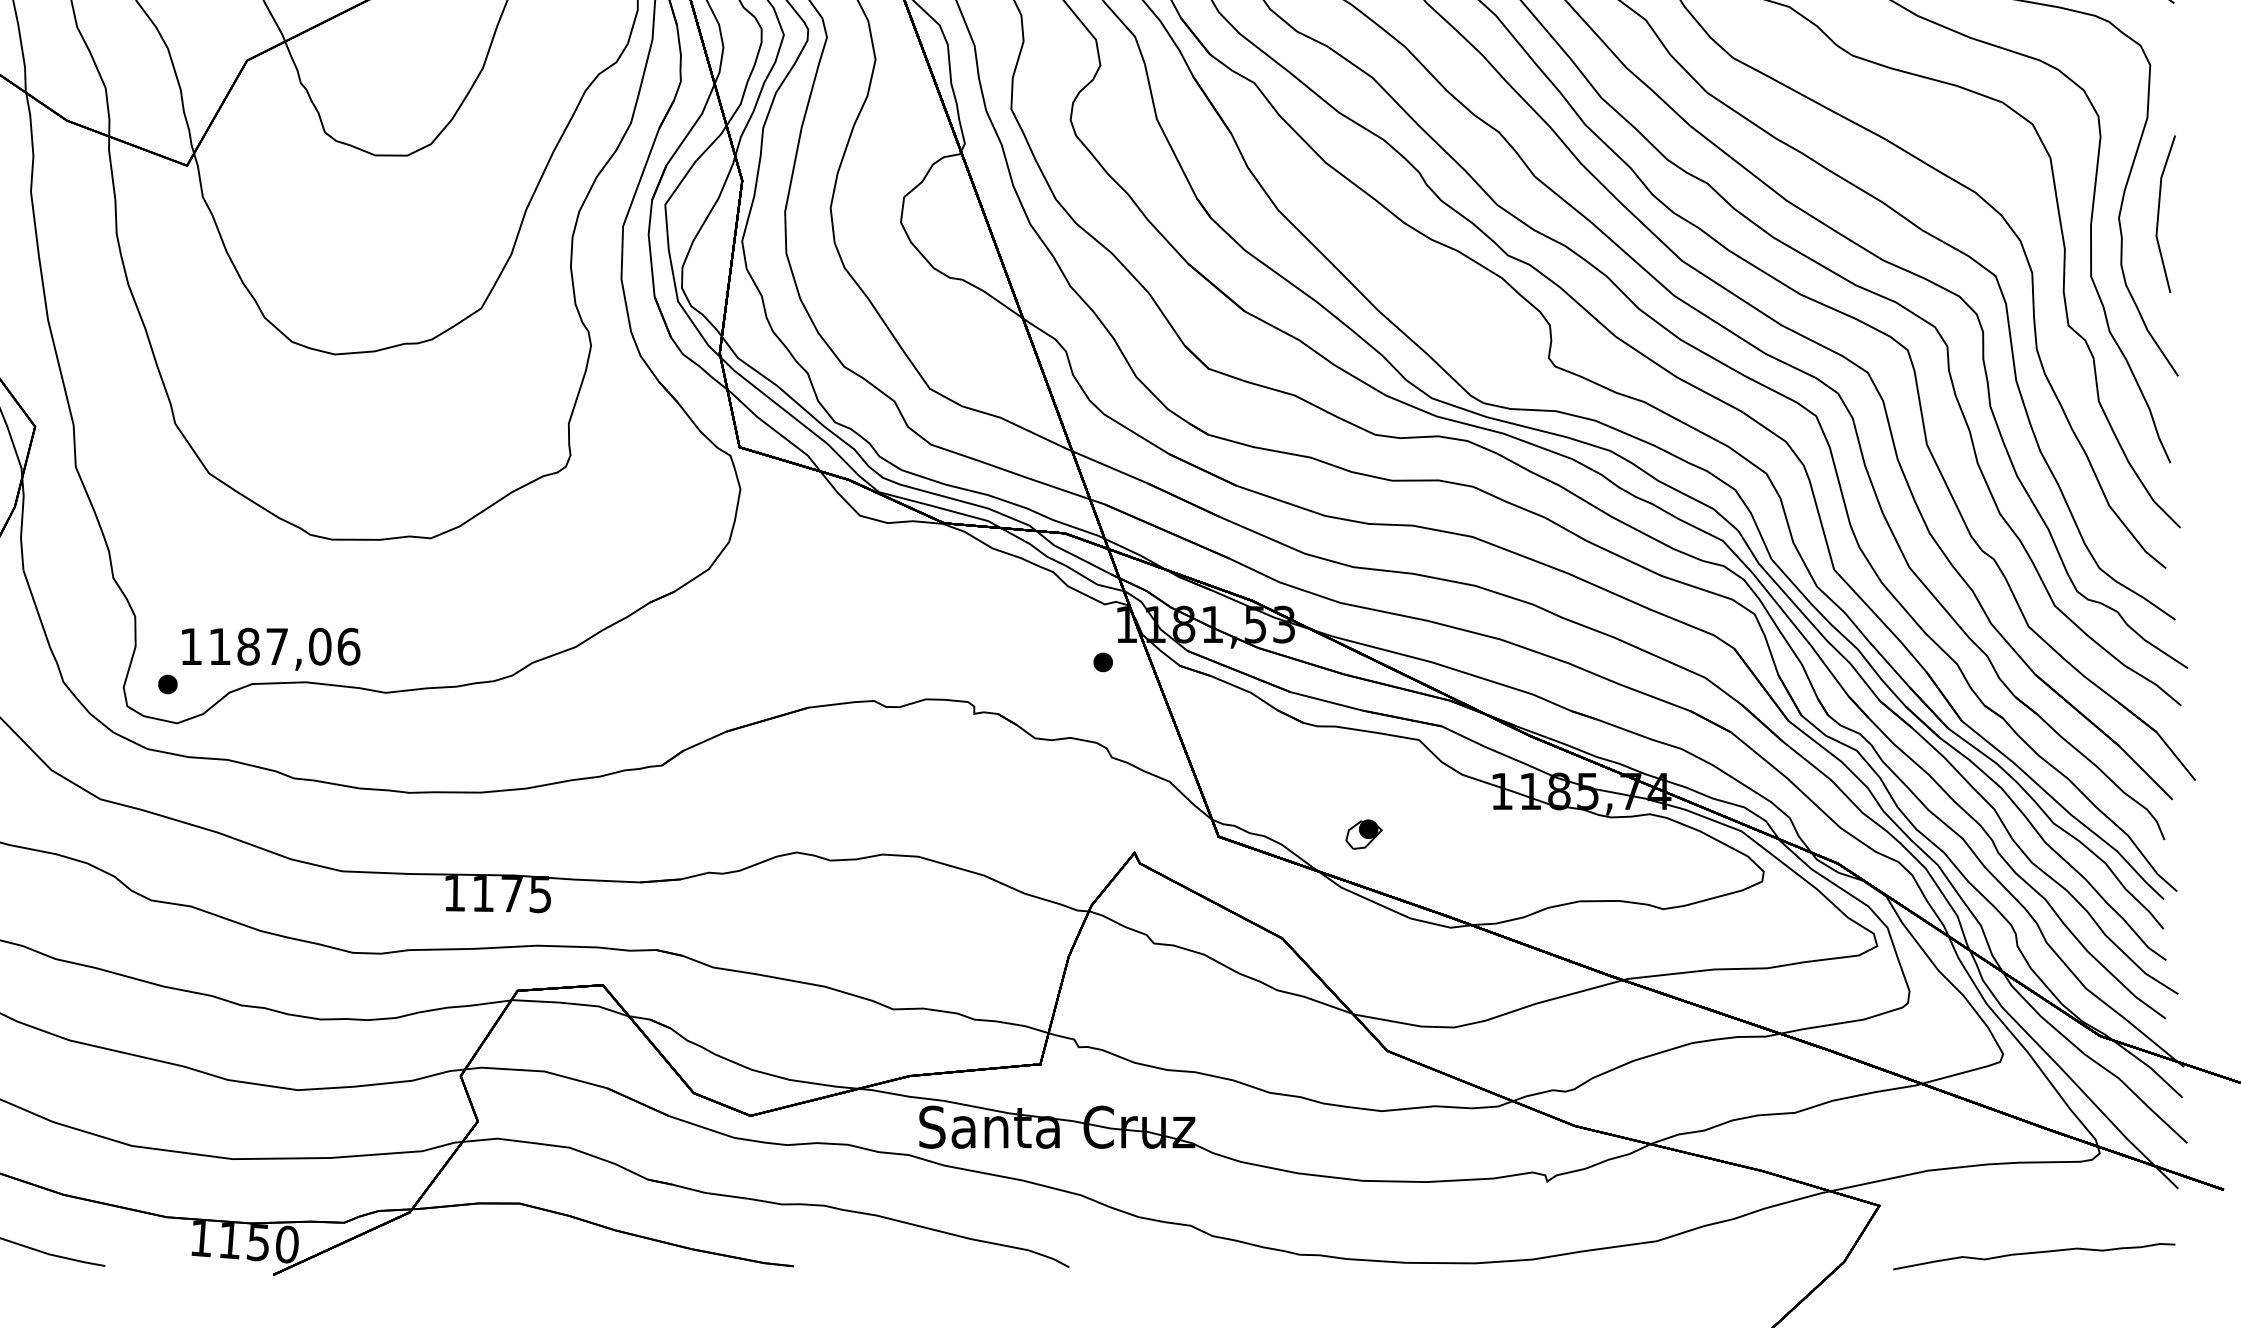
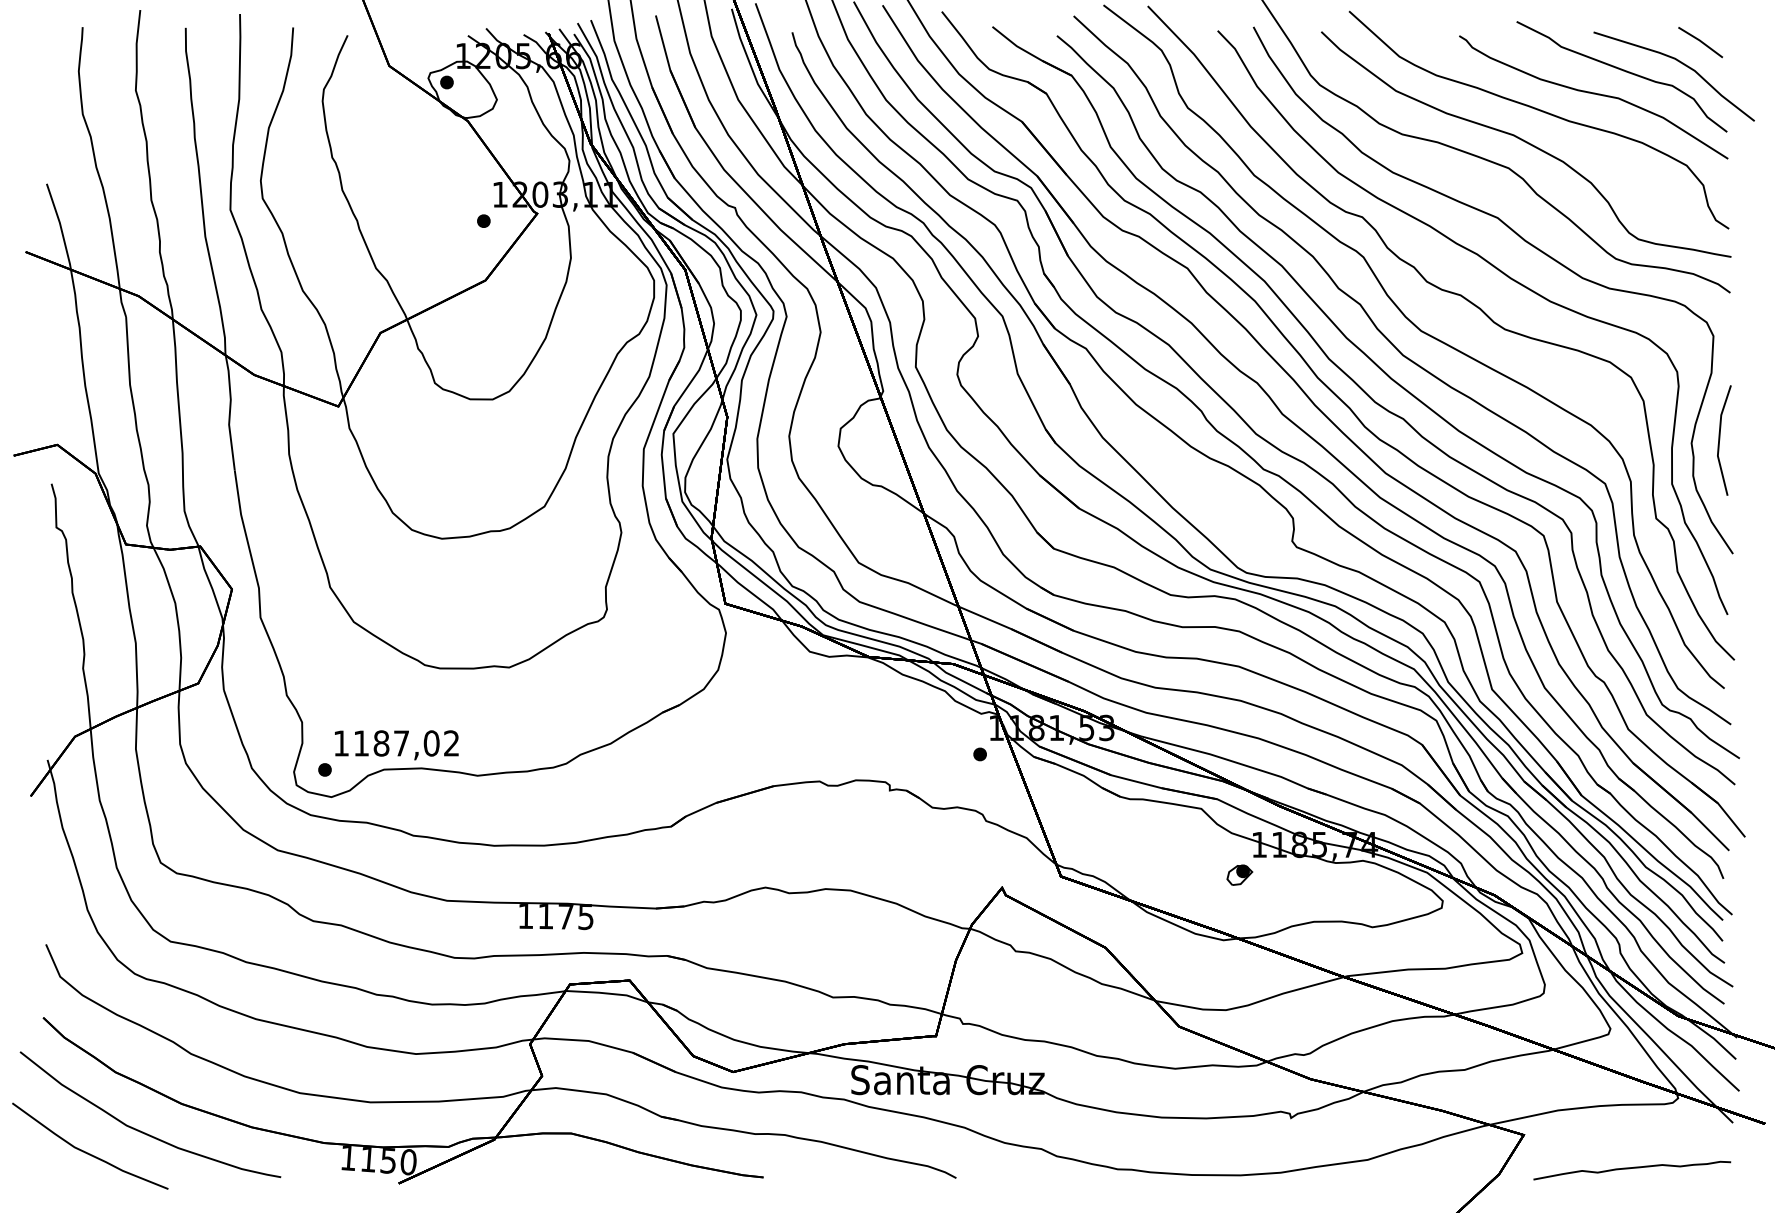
text: (348, 646) -> (451, 743), 1187,06 -> 1187,02
part: (1363, 833) -> (1239, 874), moved

